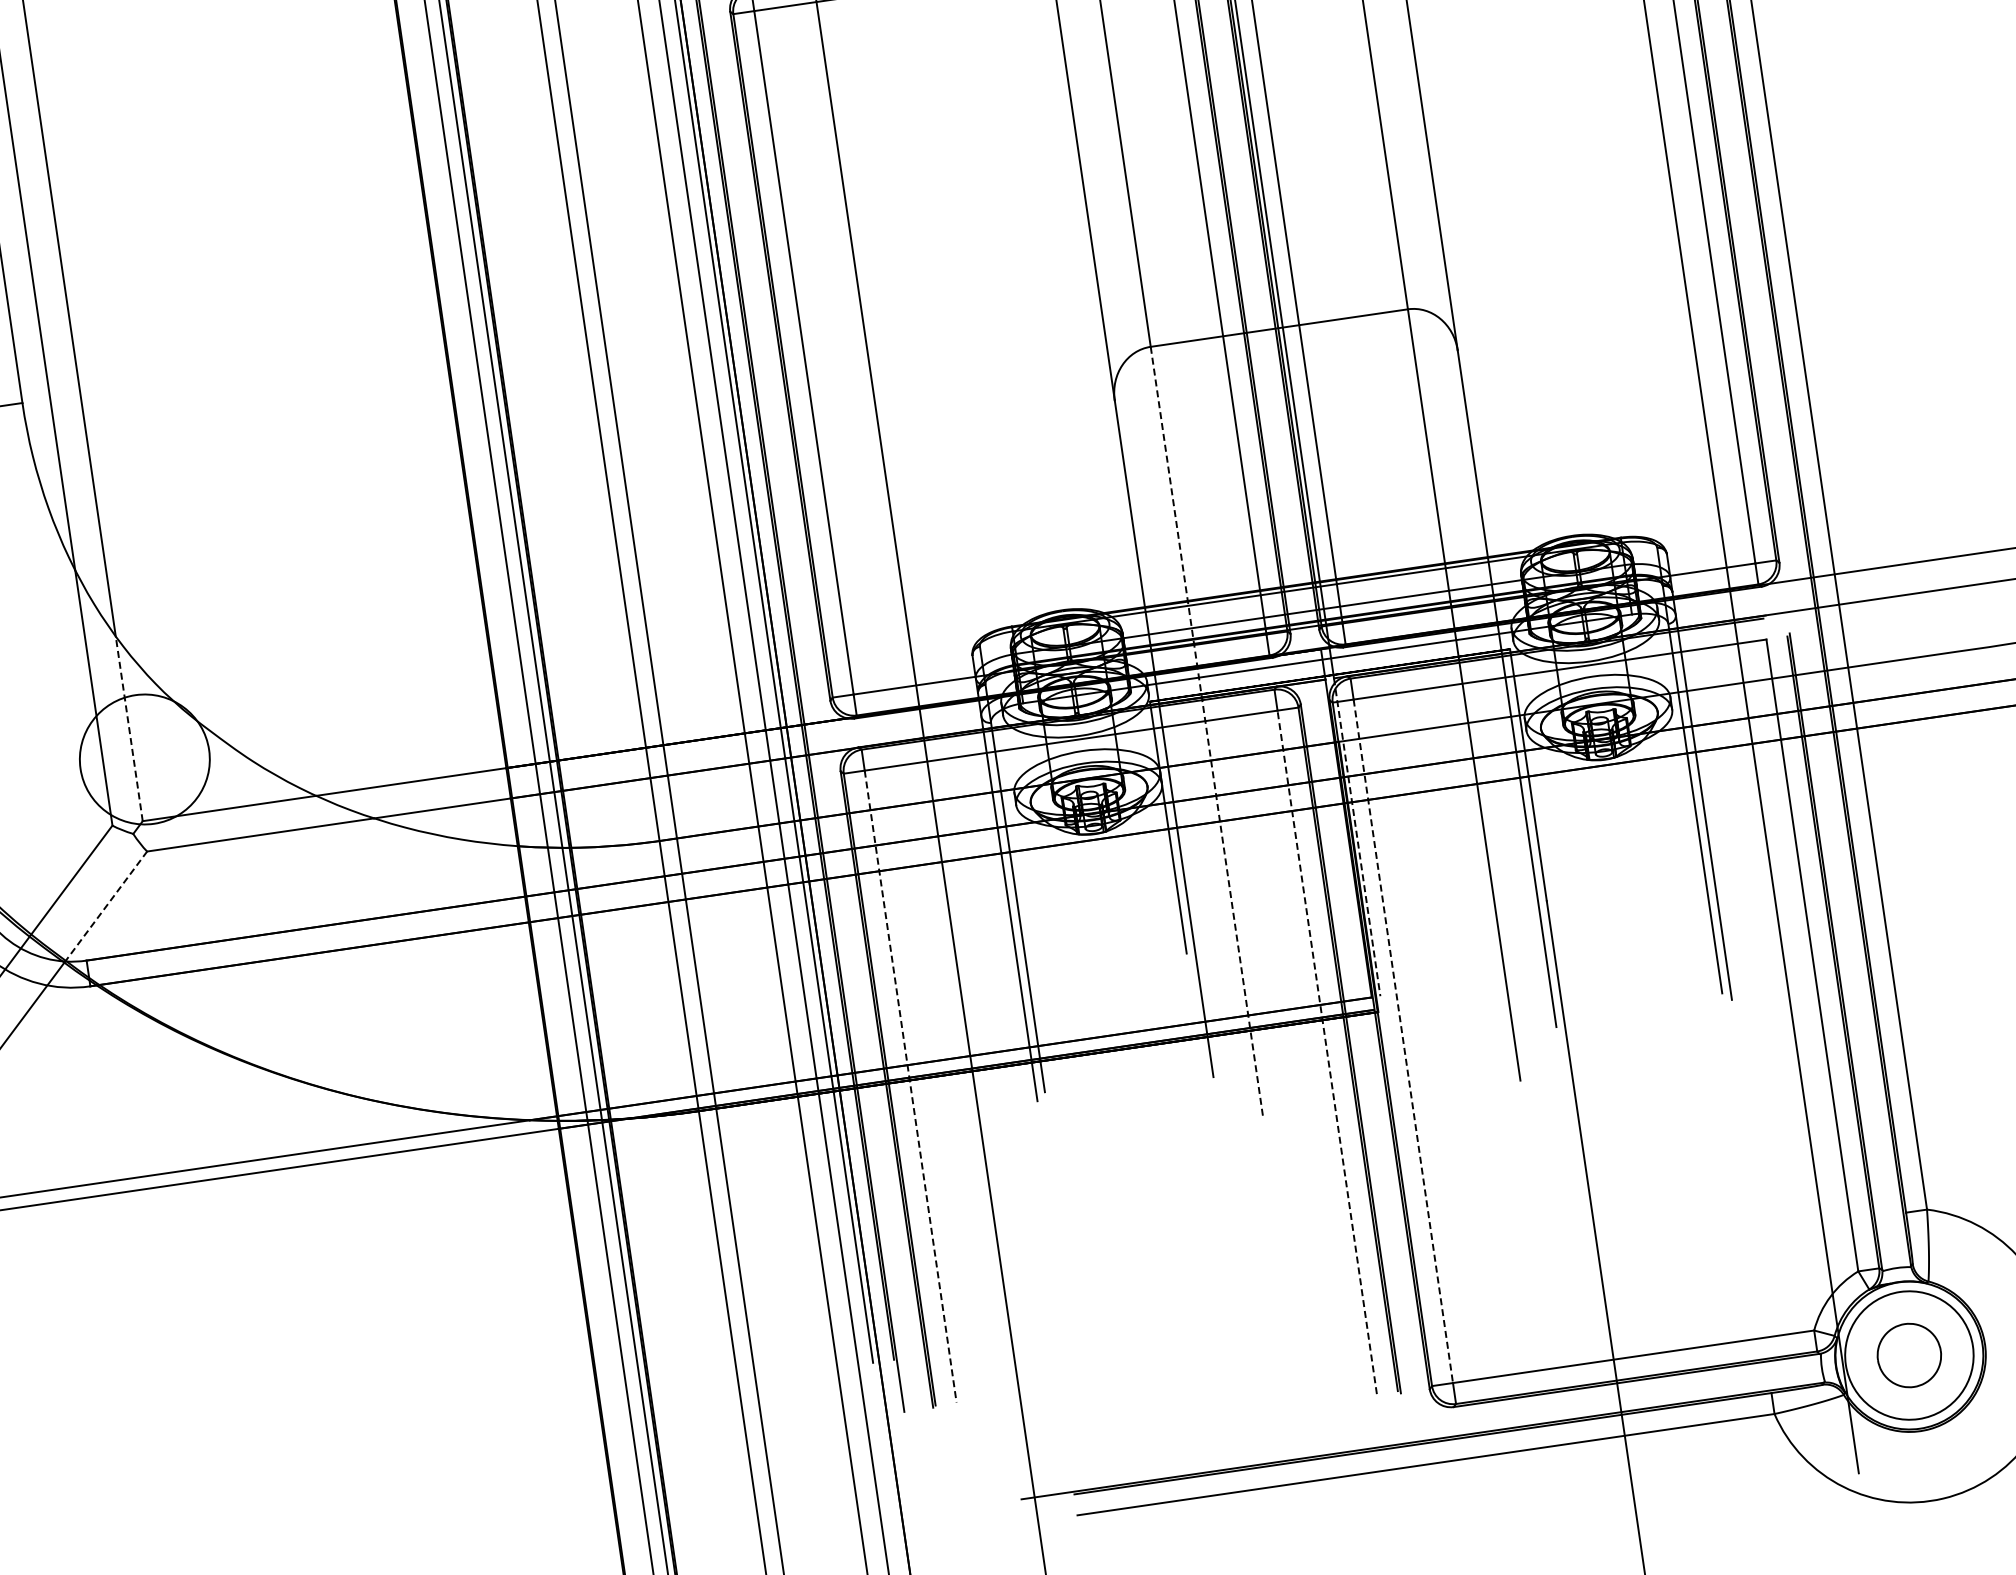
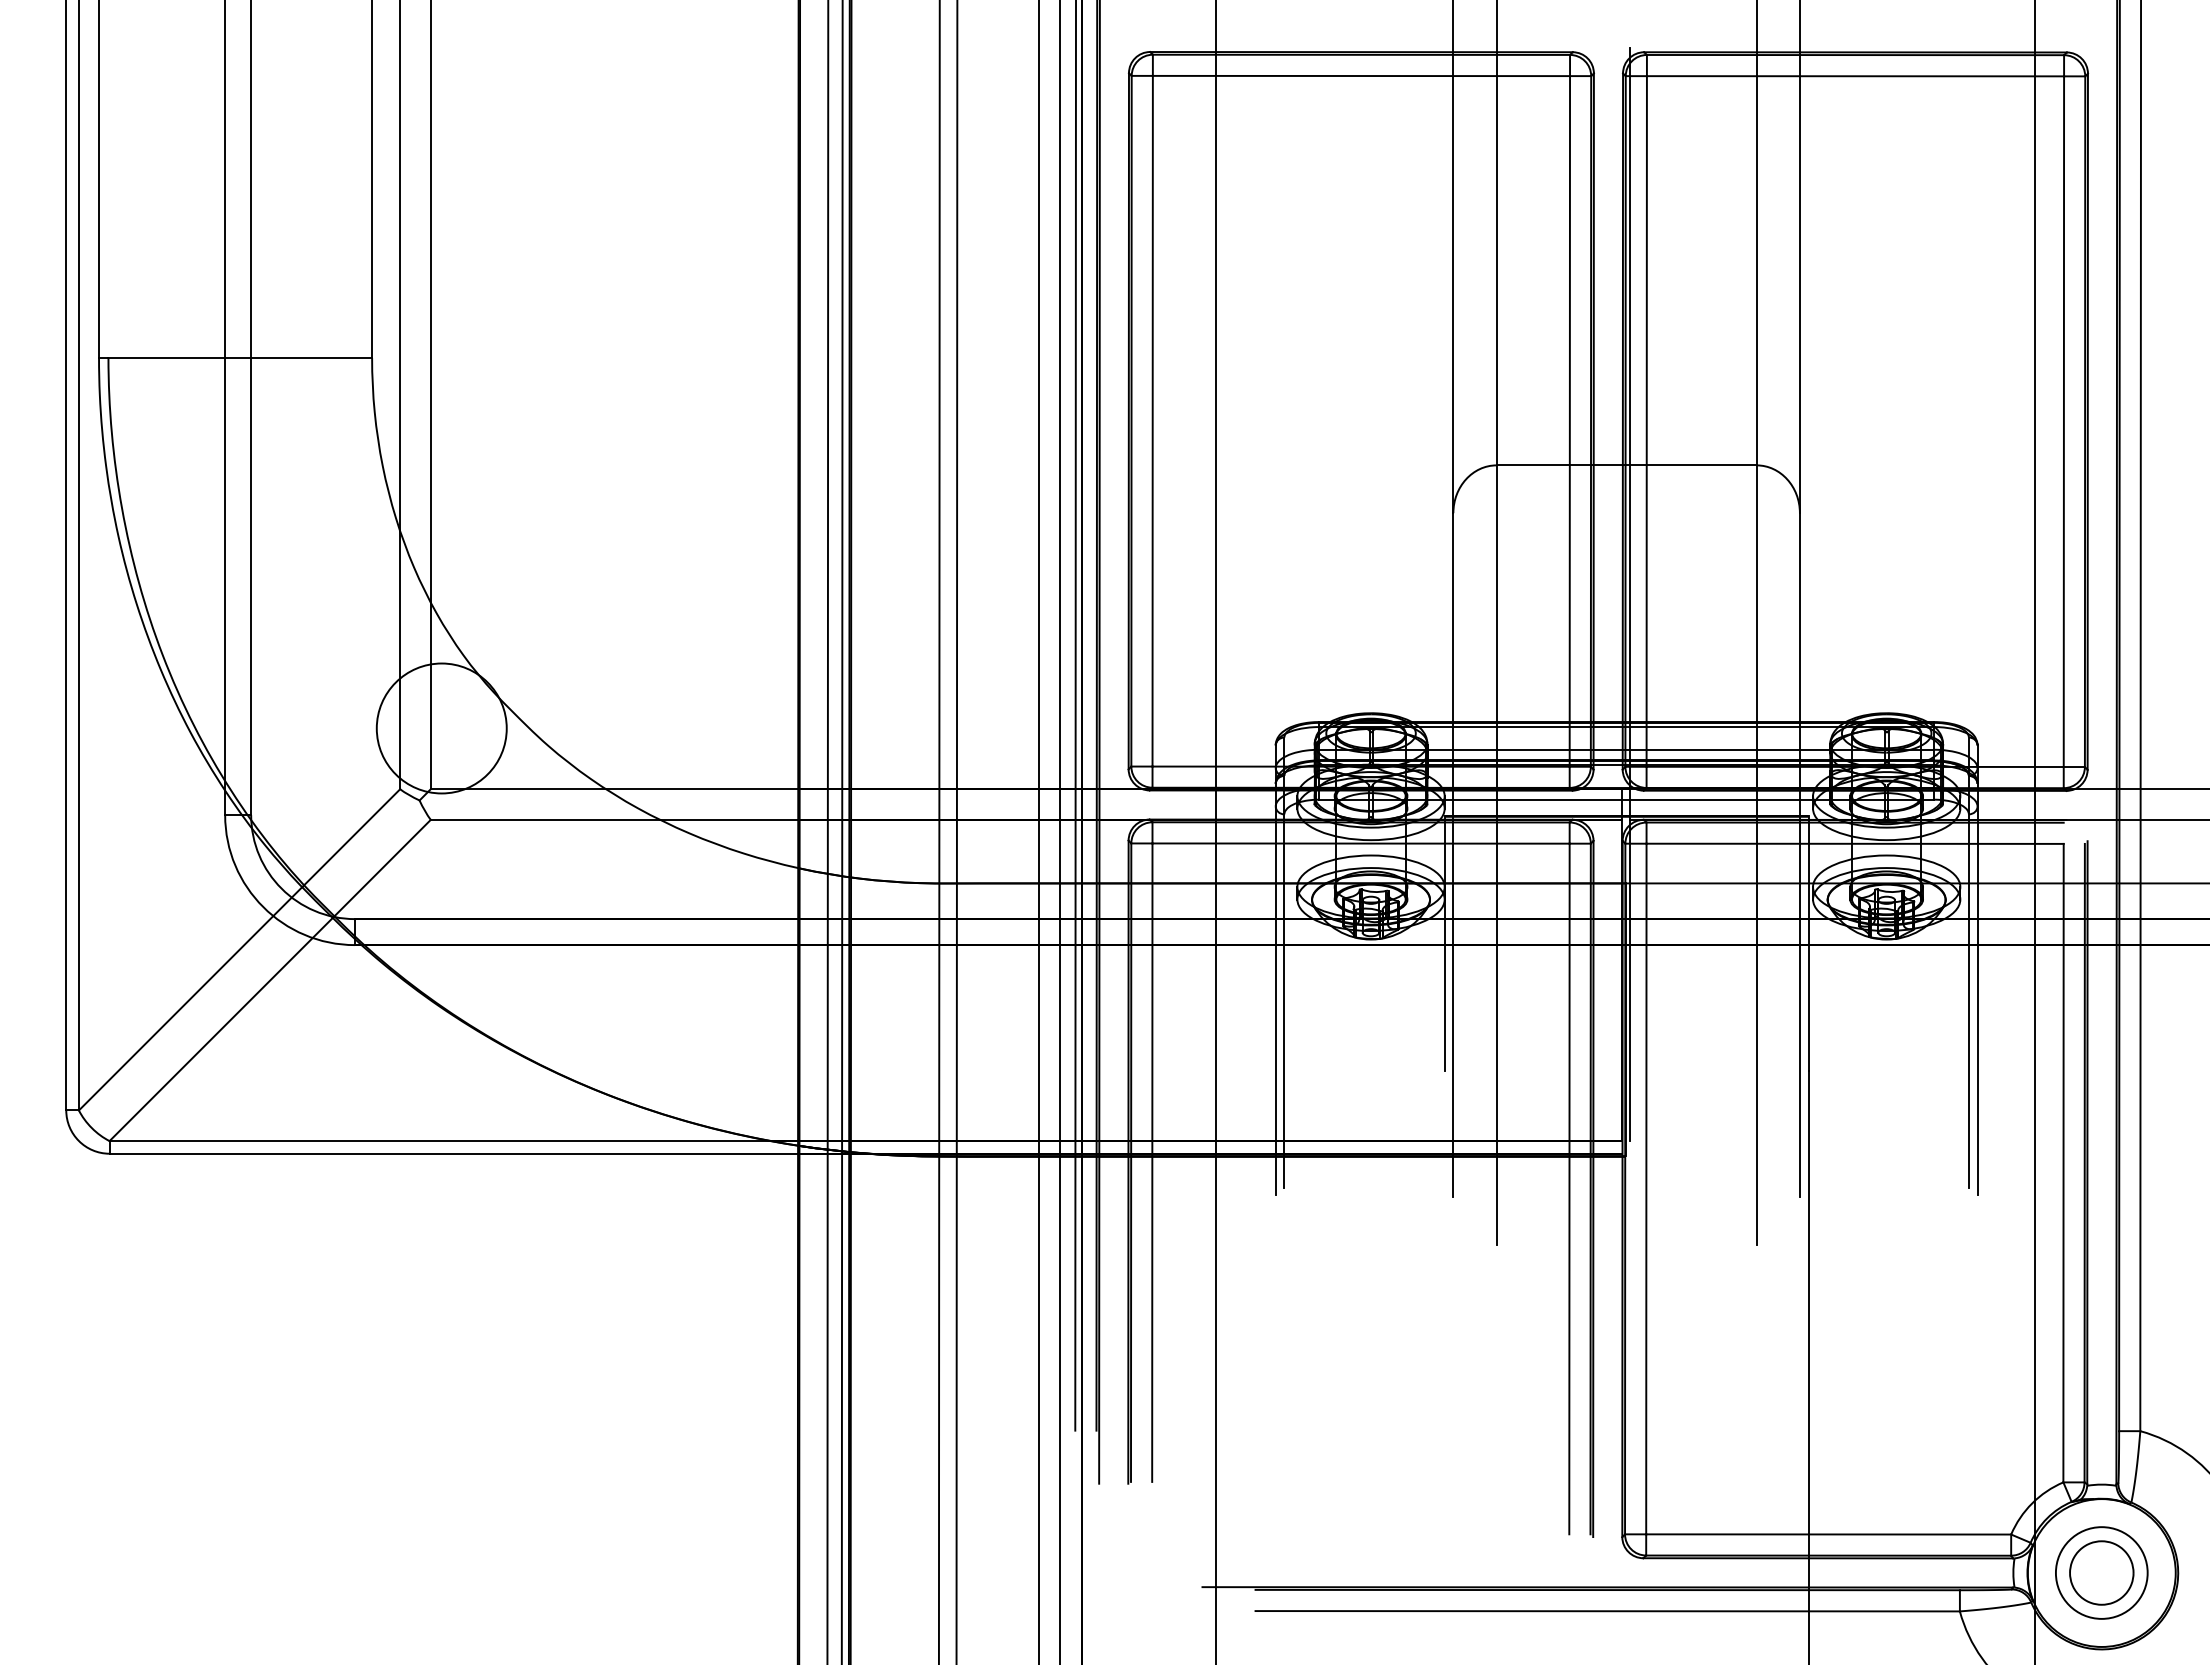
line: (128, 728) -> (430, 695), dashed -> solid
line: (1206, 732) -> (1496, 855), dashed -> solid
line: (1357, 837) -> (1630, 980), dashed -> solid
line: (106, 906) -> (382, 868), dashed -> solid
line: (1403, 1041) -> (1646, 1189), dashed -> solid
line: (1327, 1051) -> (1569, 1188), dashed -> solid
line: (910, 1087) -> (1152, 1163), dashed -> solid
circle: (1909, 1355) -> (2101, 1572), size x0.71

